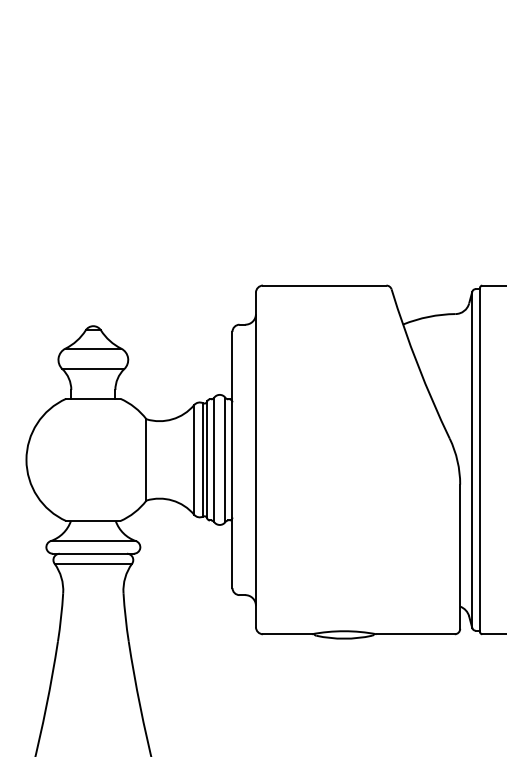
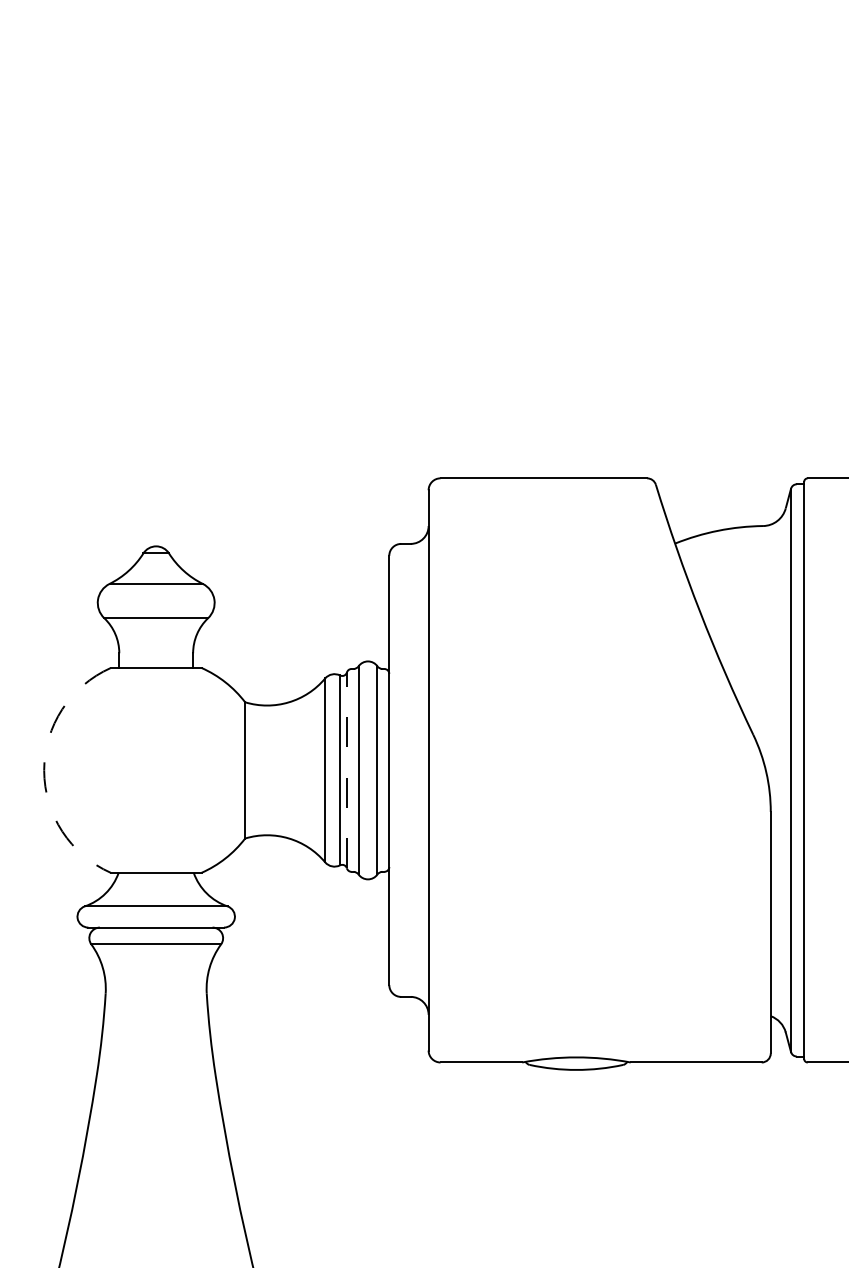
arc: (26, 459) -> (44, 769), solid -> dashed
line: (207, 459) -> (347, 769), solid -> dashed

